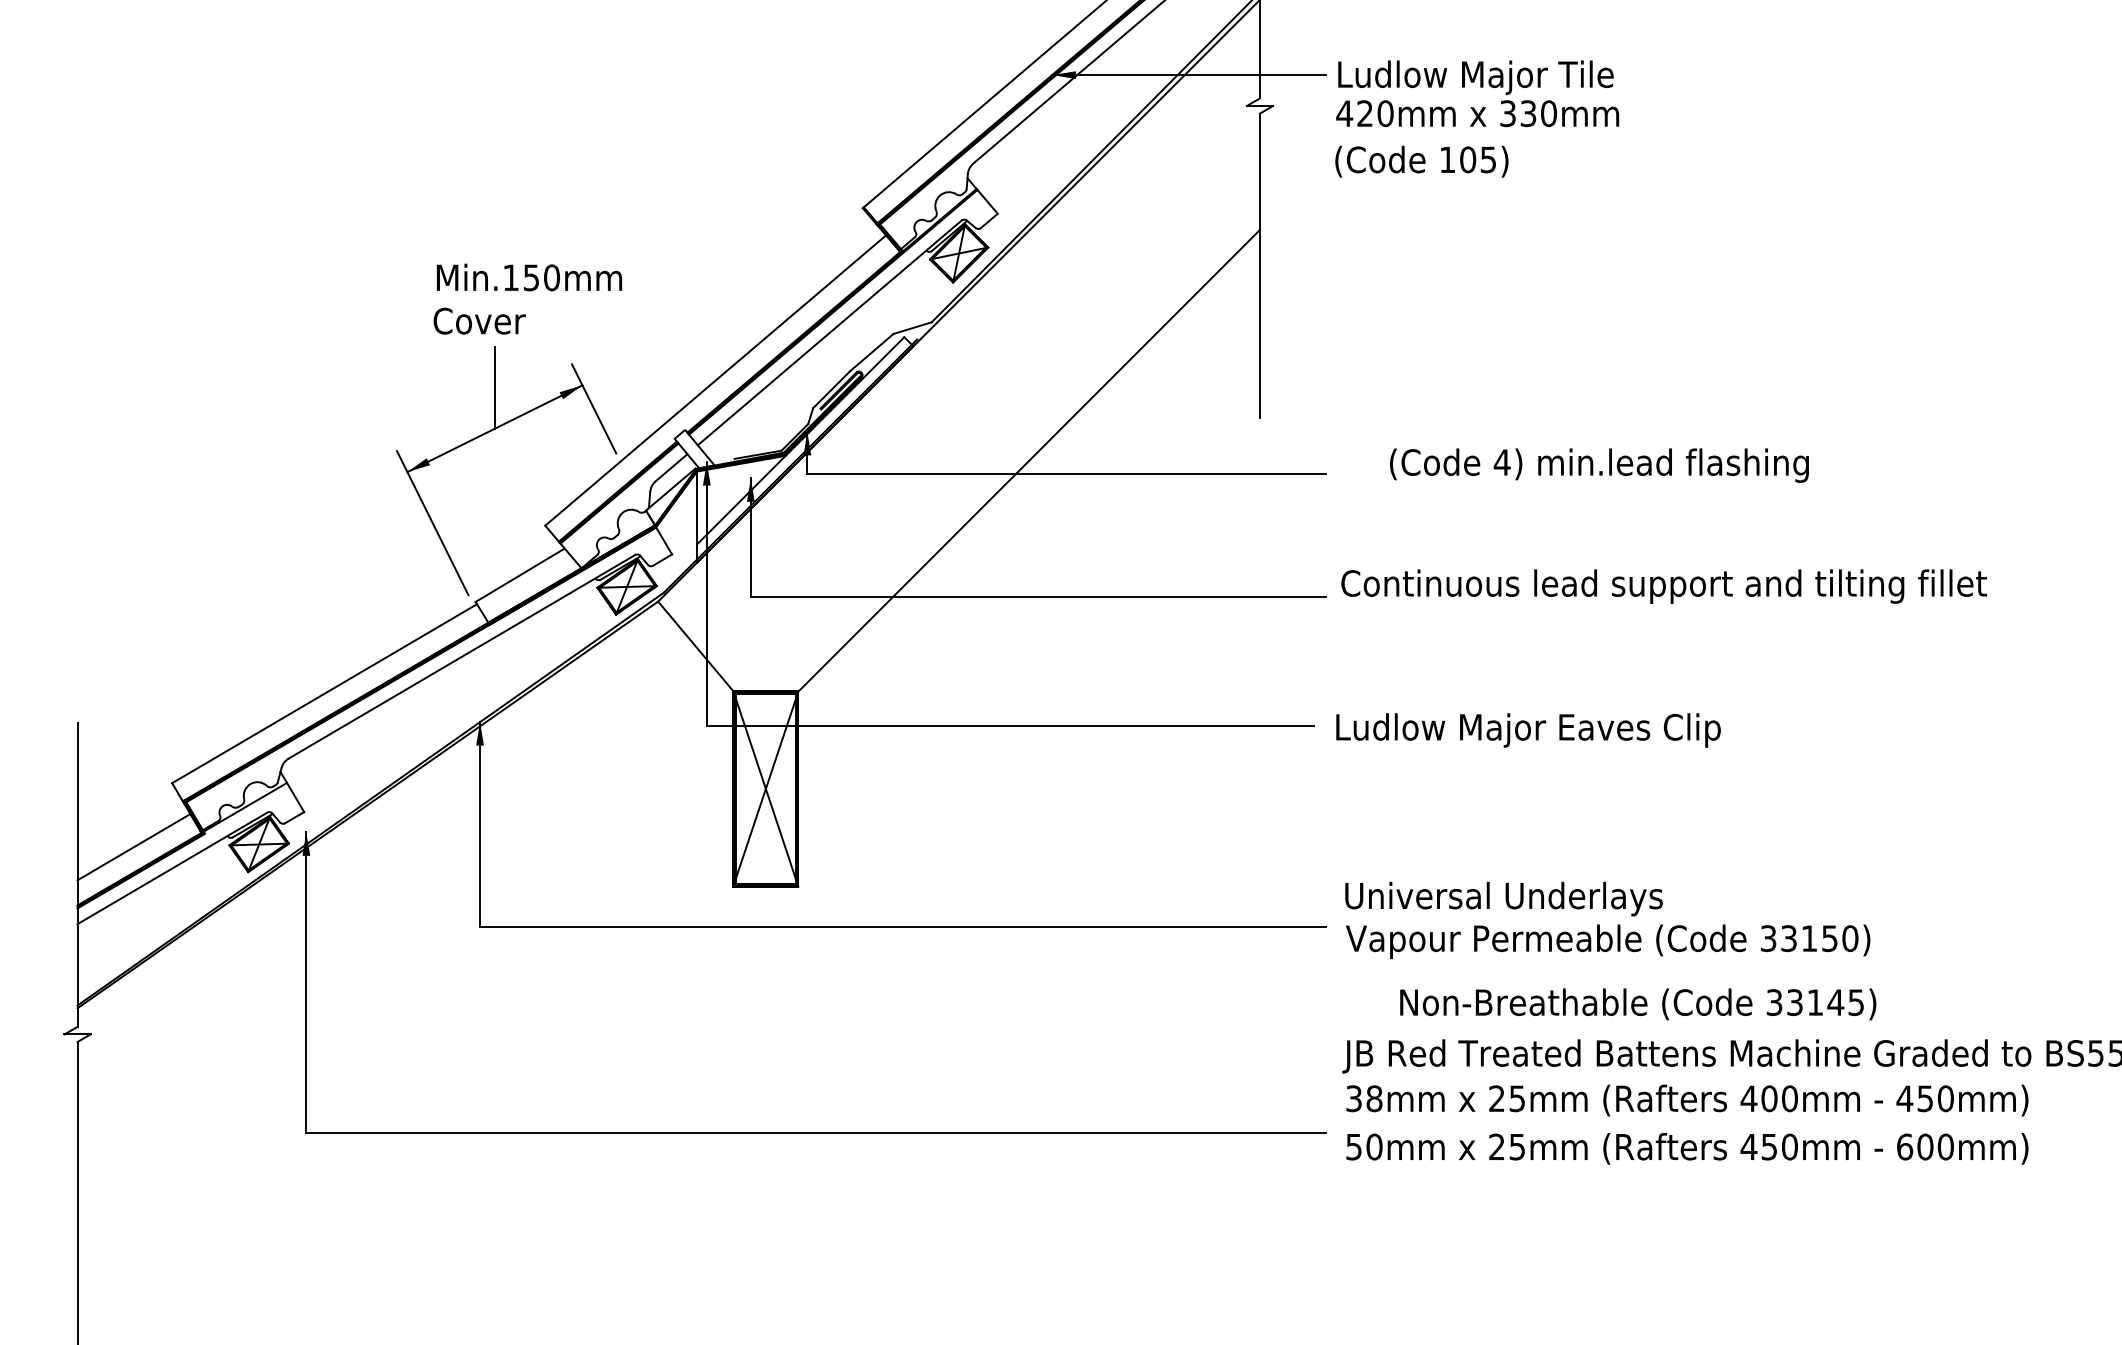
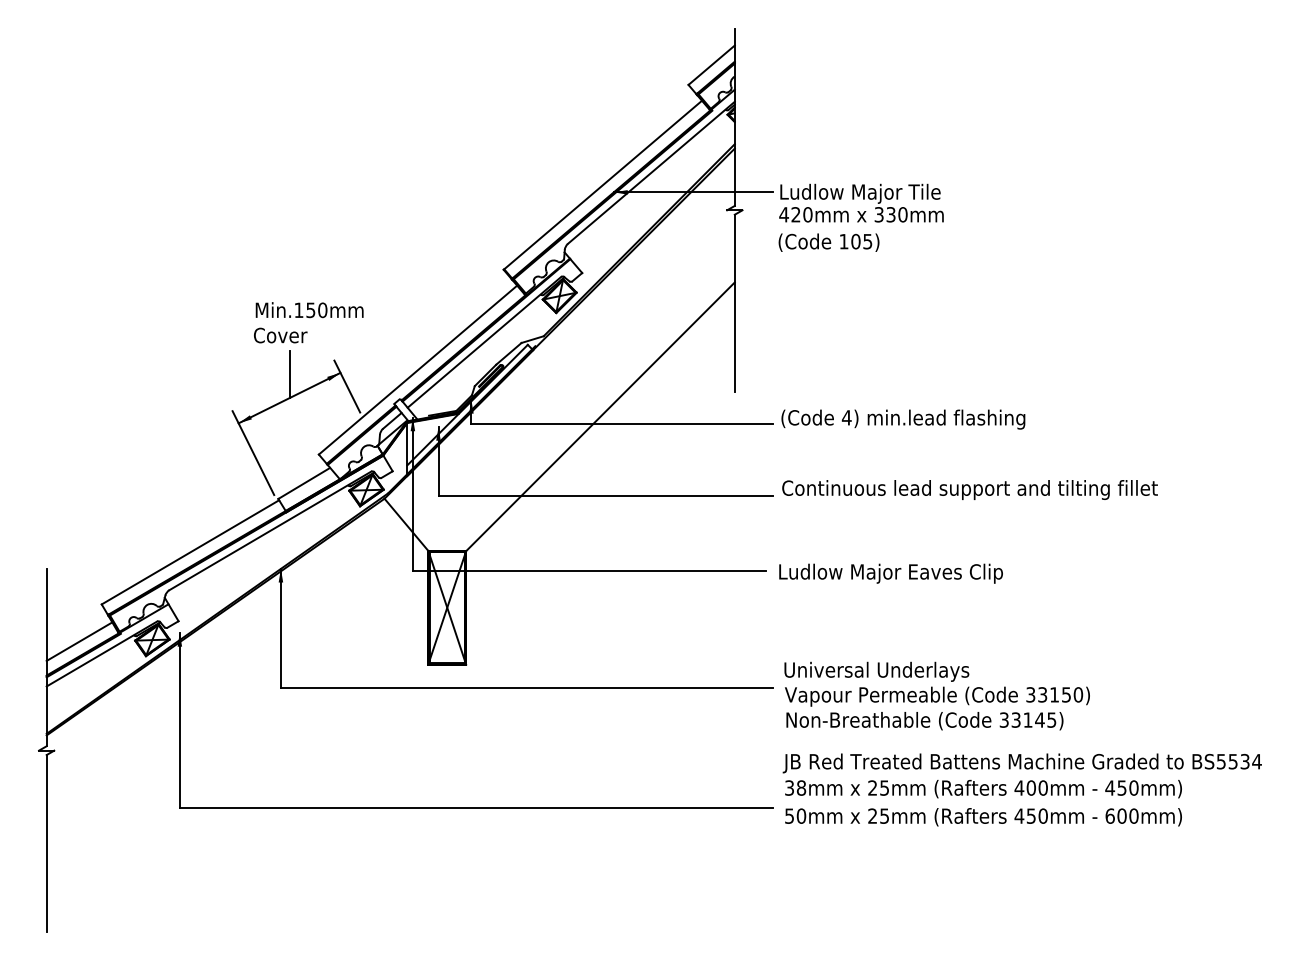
text: (1599, 465) -> (903, 419), moved
text: (1637, 1004) -> (924, 721), moved

